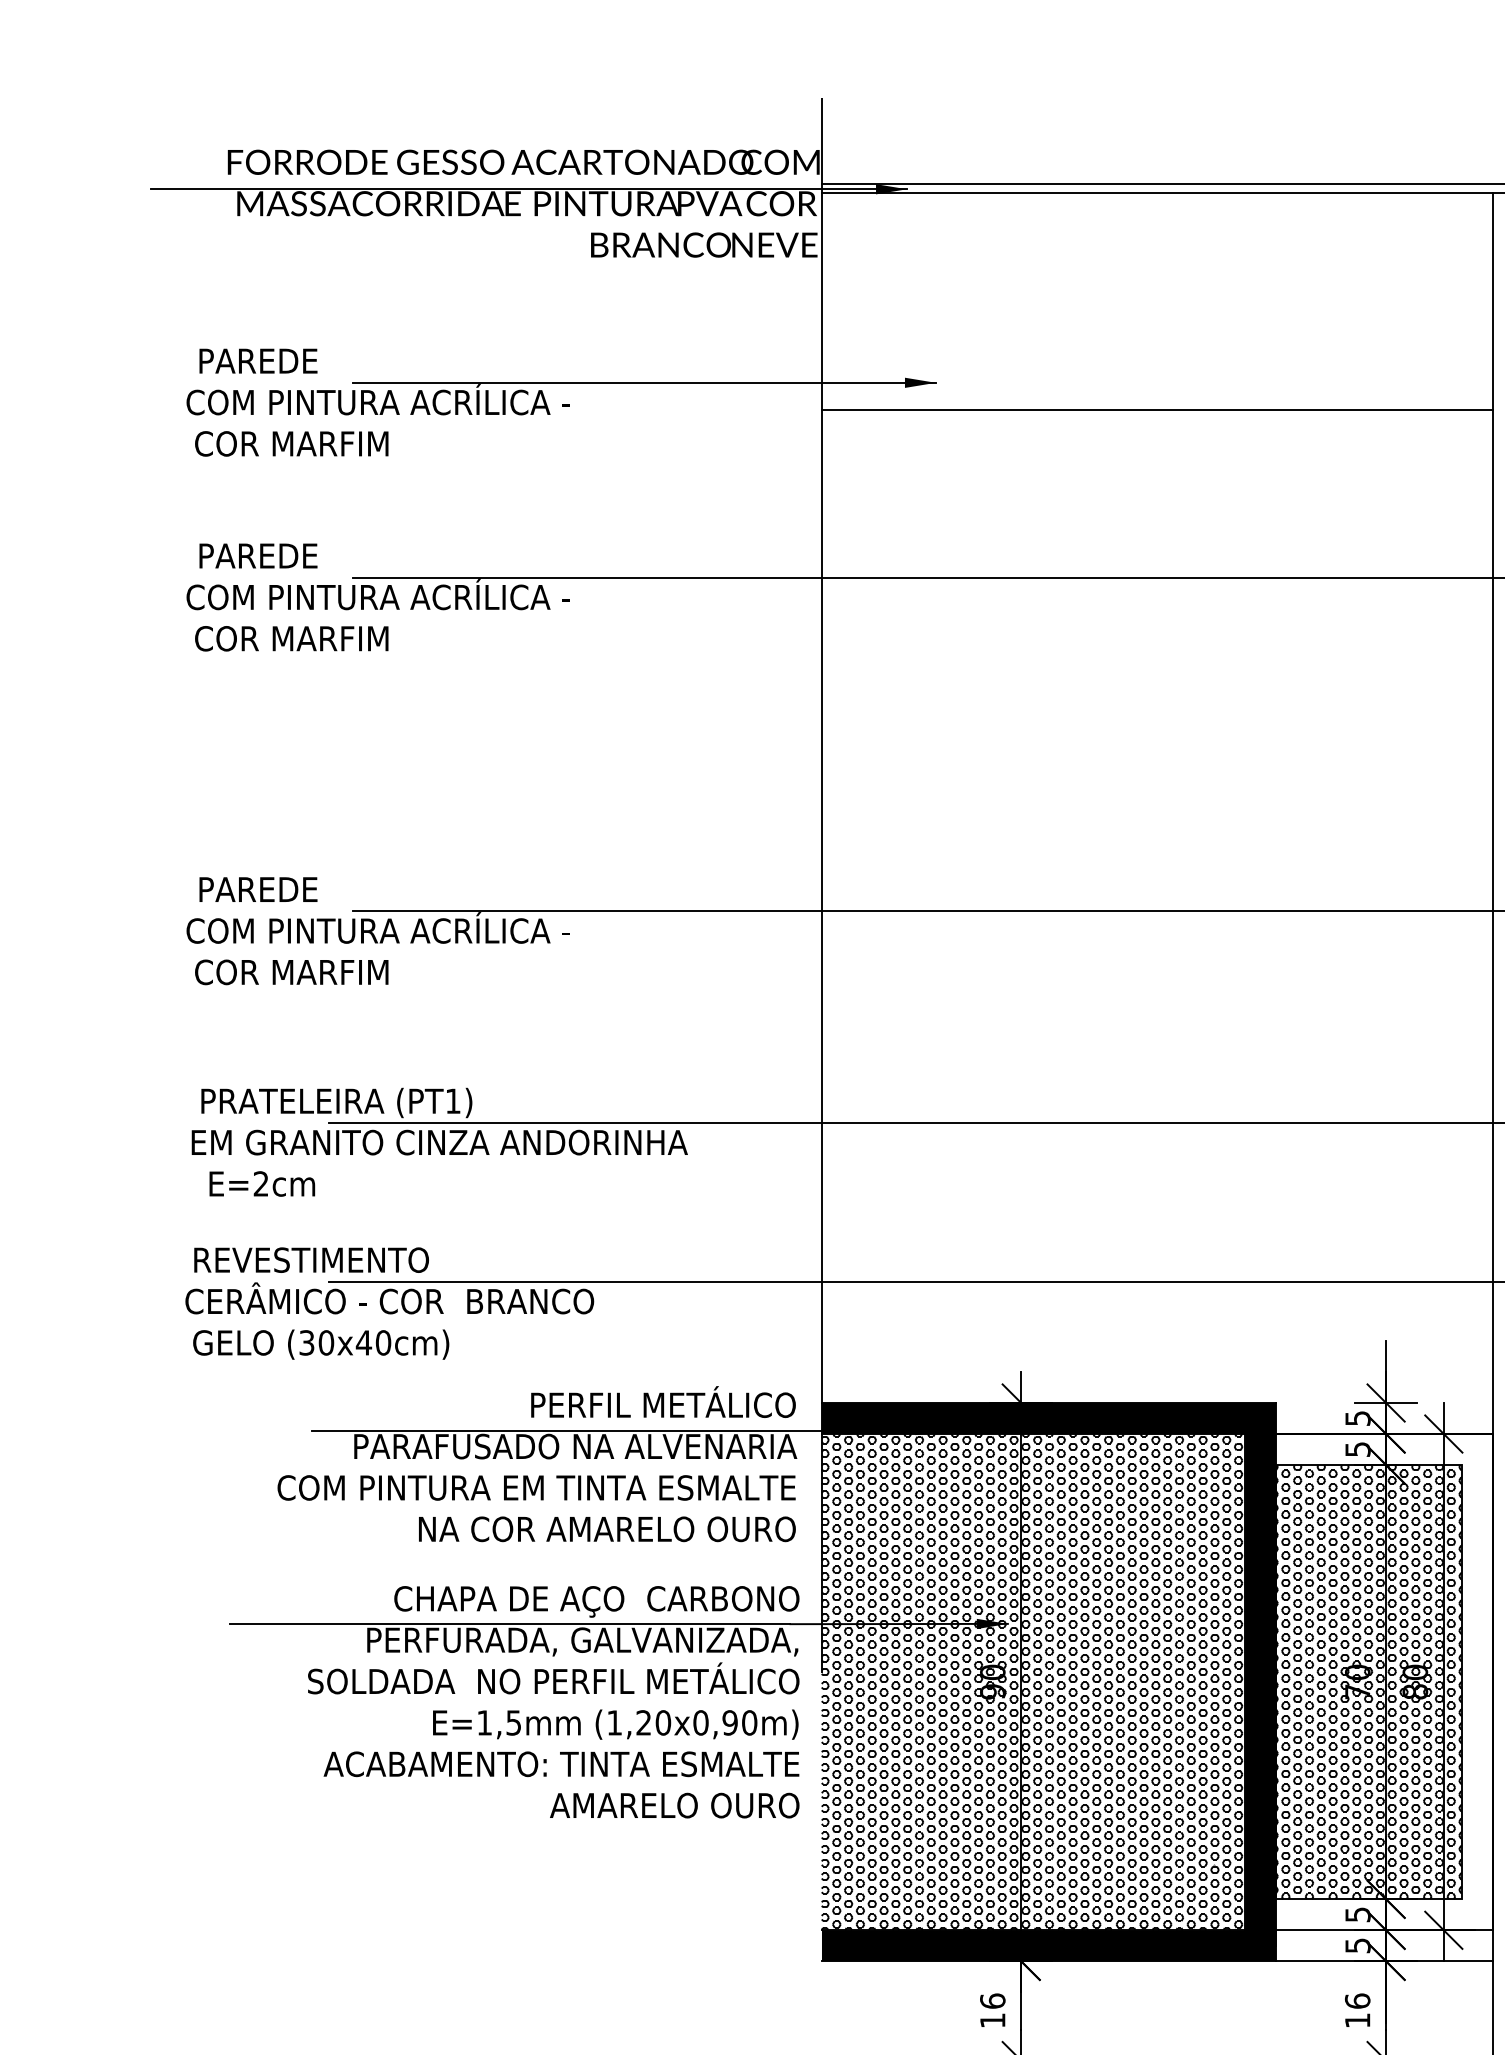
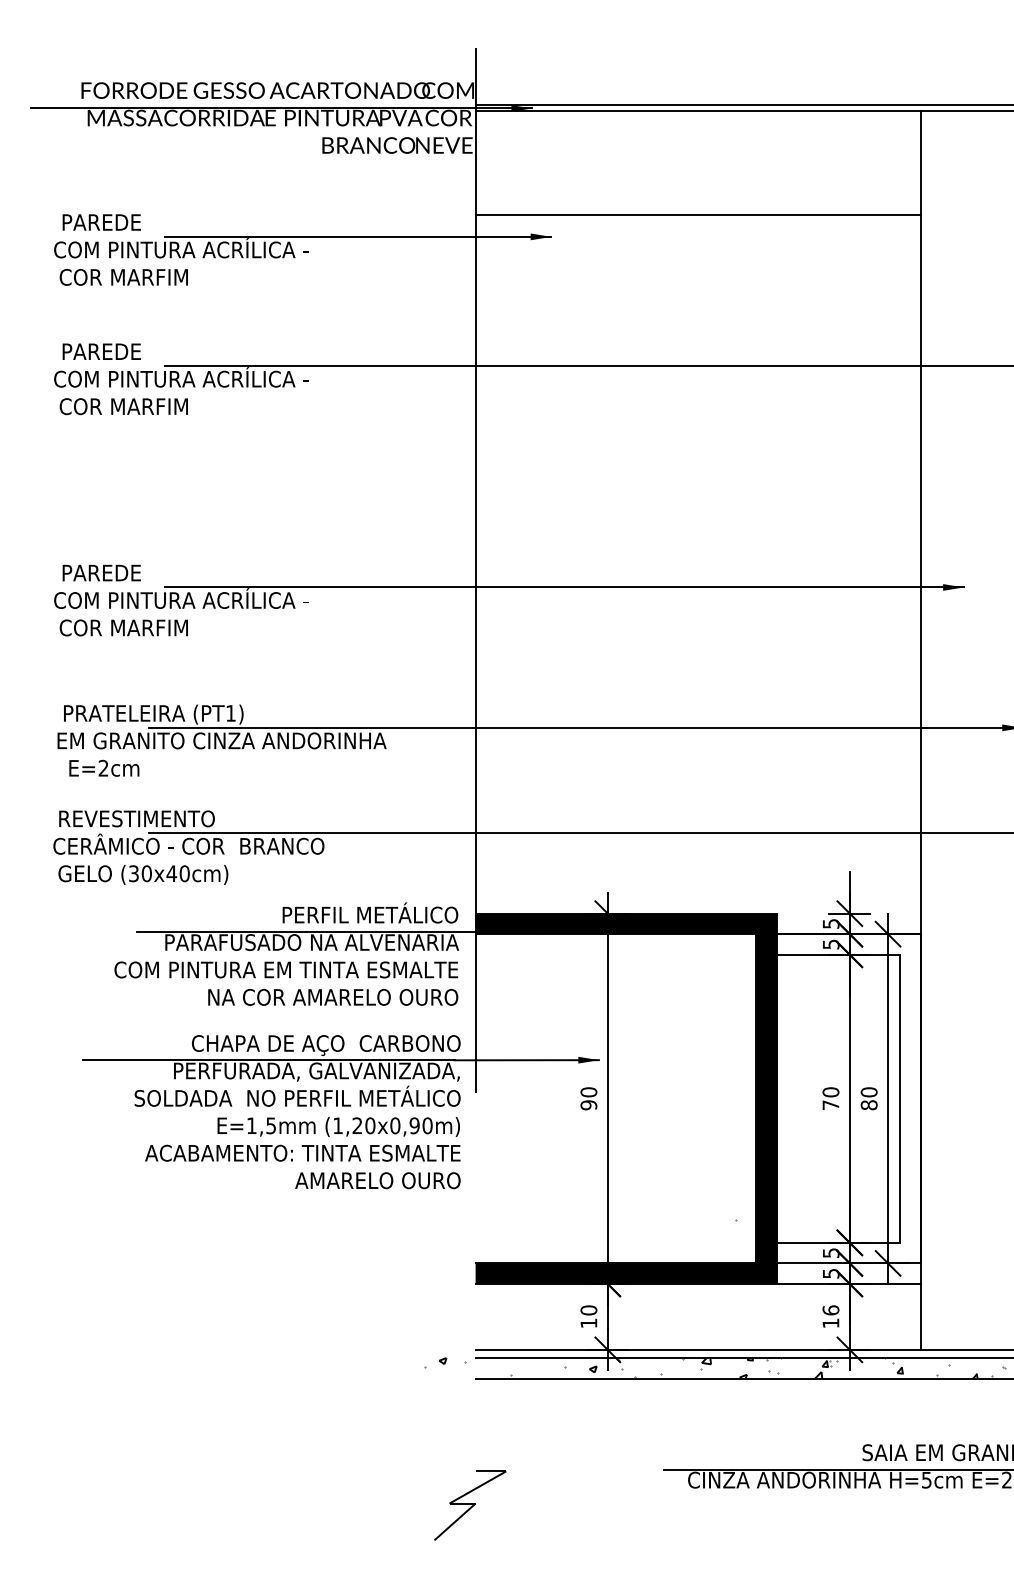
line: (1156, 410) -> (697, 215), moved
hatch: (1031, 1681) -> (614, 1098), removed
hatch: (1369, 1681) -> (838, 1098), removed
text: (992, 2001) -> (588, 1310), 16 -> 10

